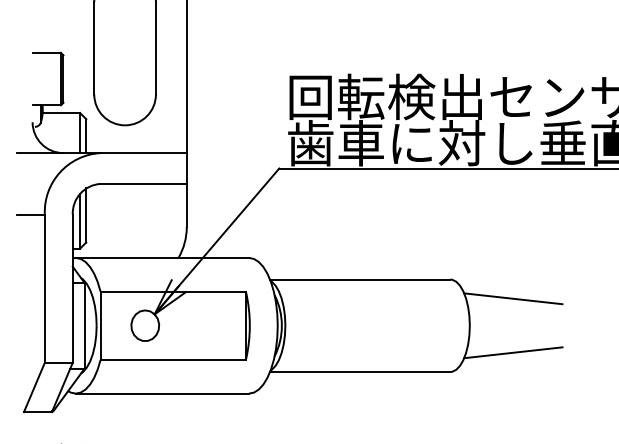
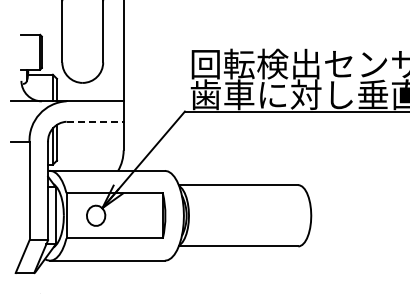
line: (144, 183) -> (95, 121), solid -> dashed
line: (512, 298) -> (339, 197), removed
line: (512, 352) -> (339, 233), removed

